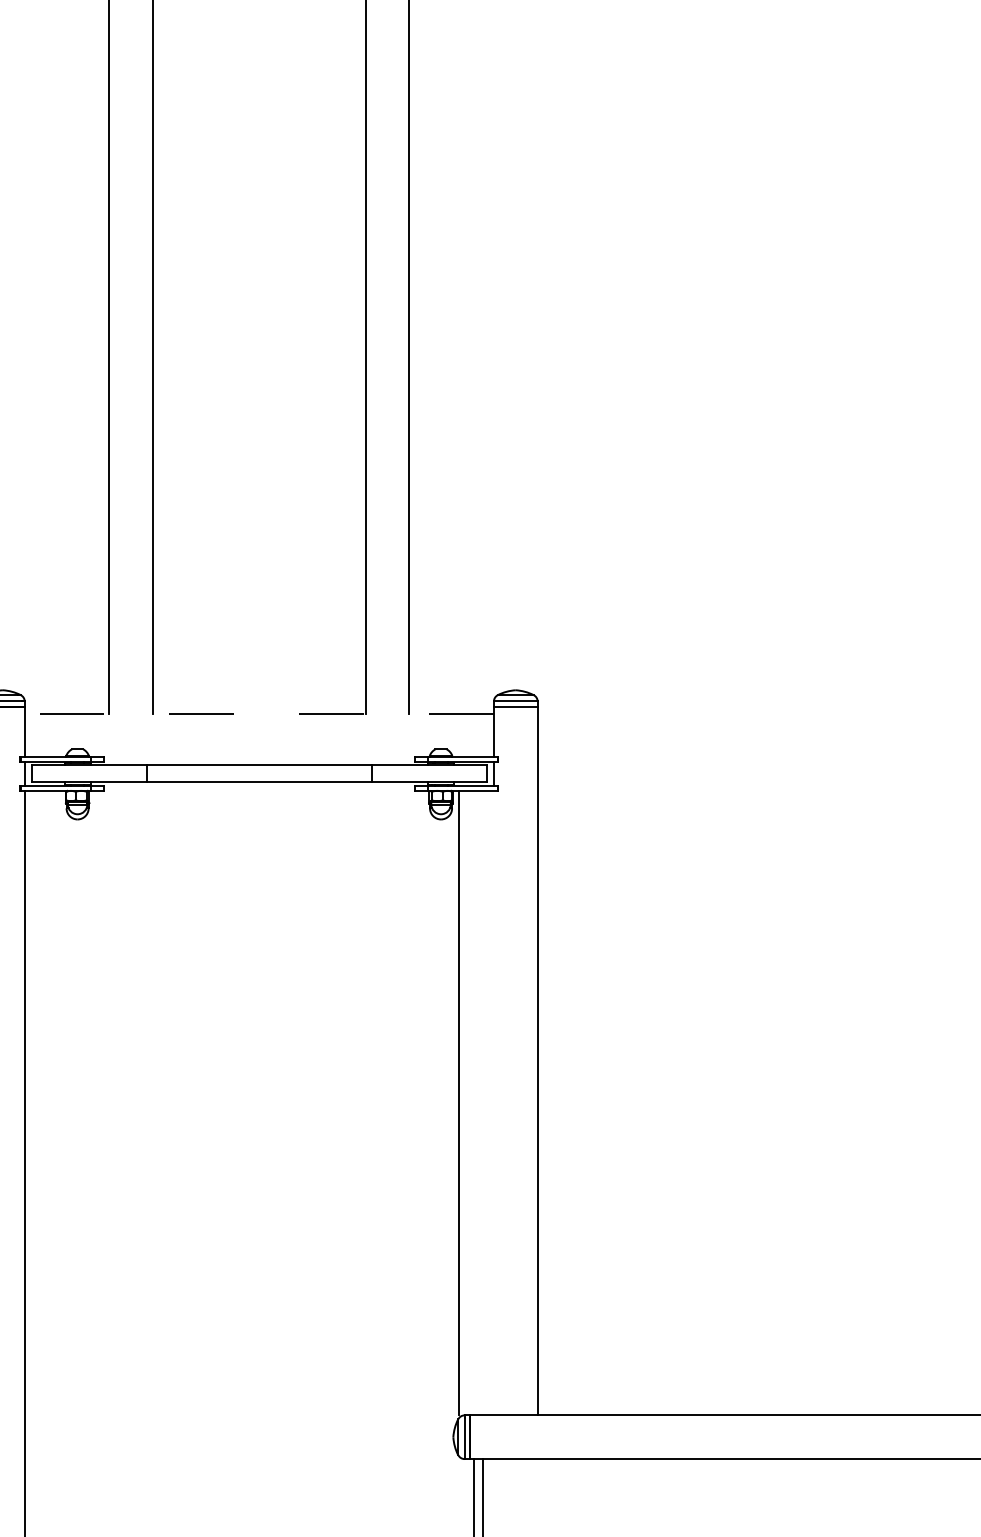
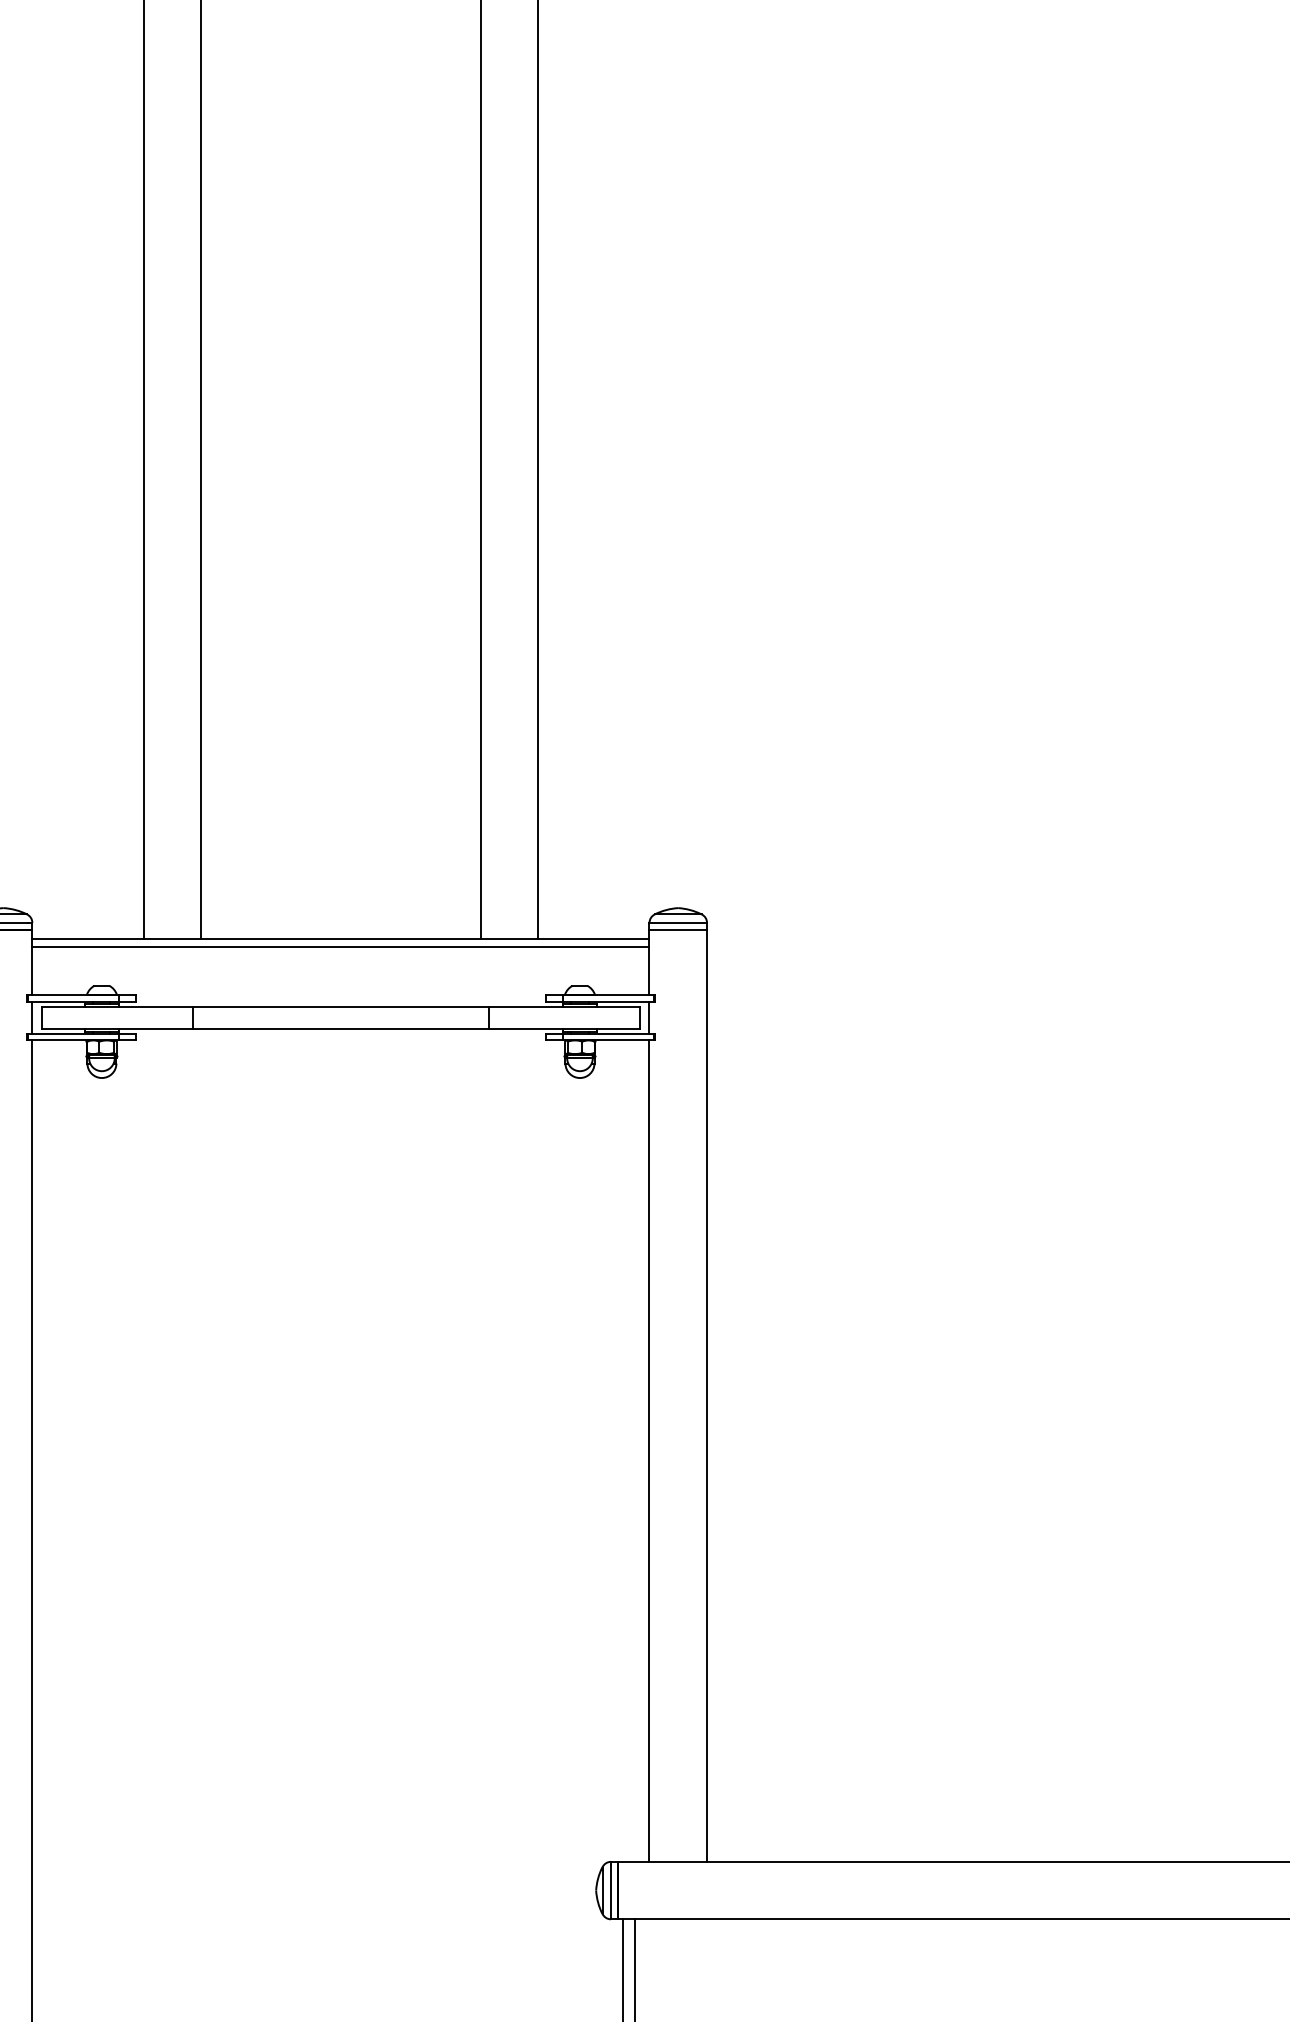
line: (259, 713) -> (341, 938), dashed -> solid
line: (258, 720) -> (339, 947), added
line: (458, 1102) -> (648, 1450), moved

